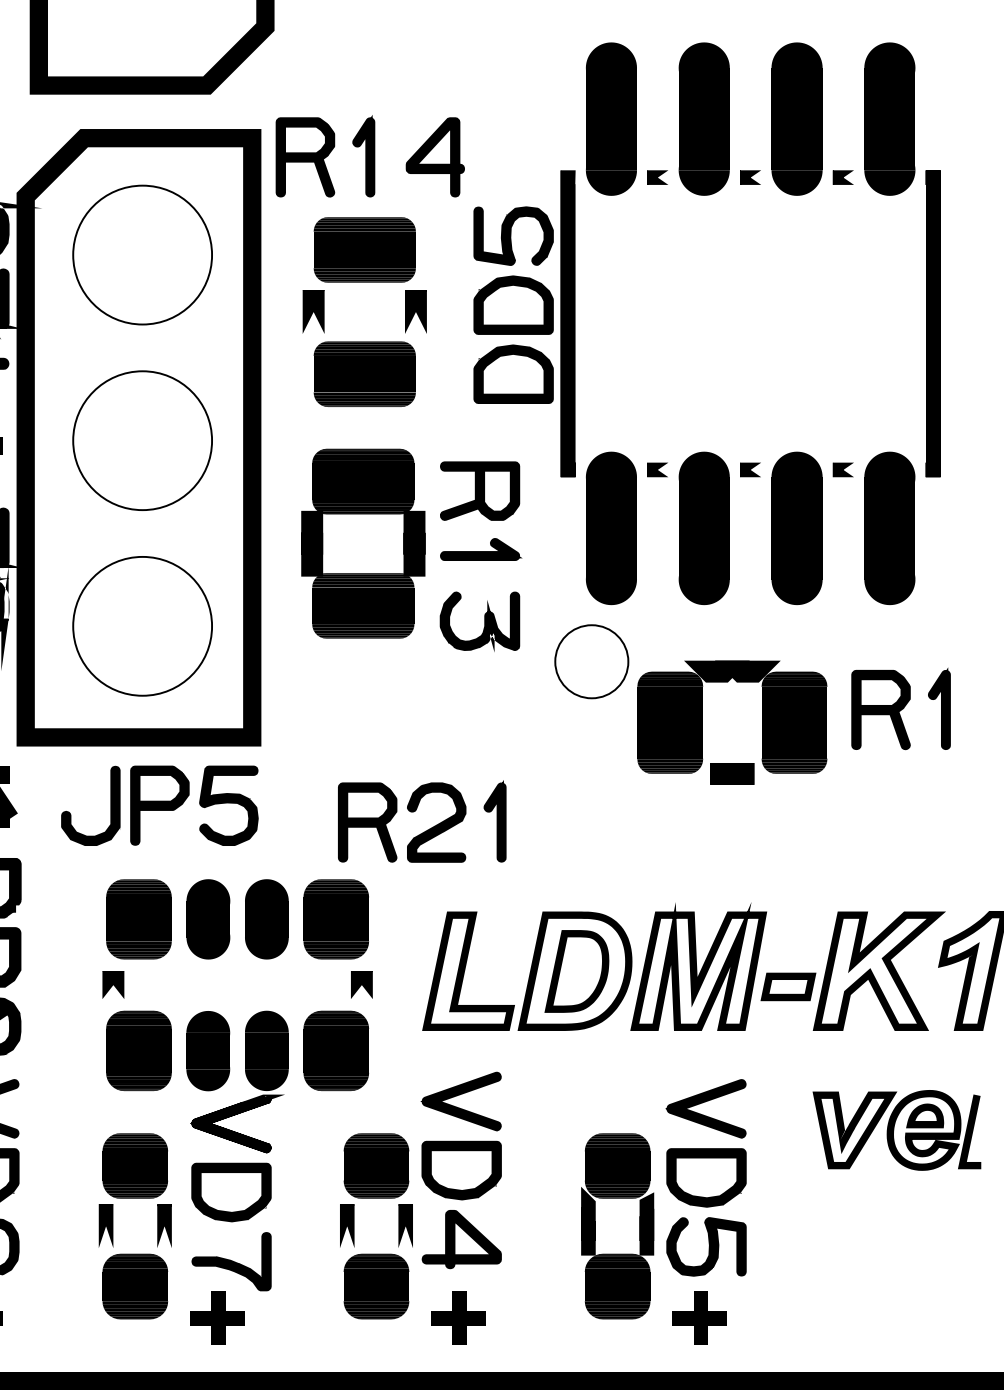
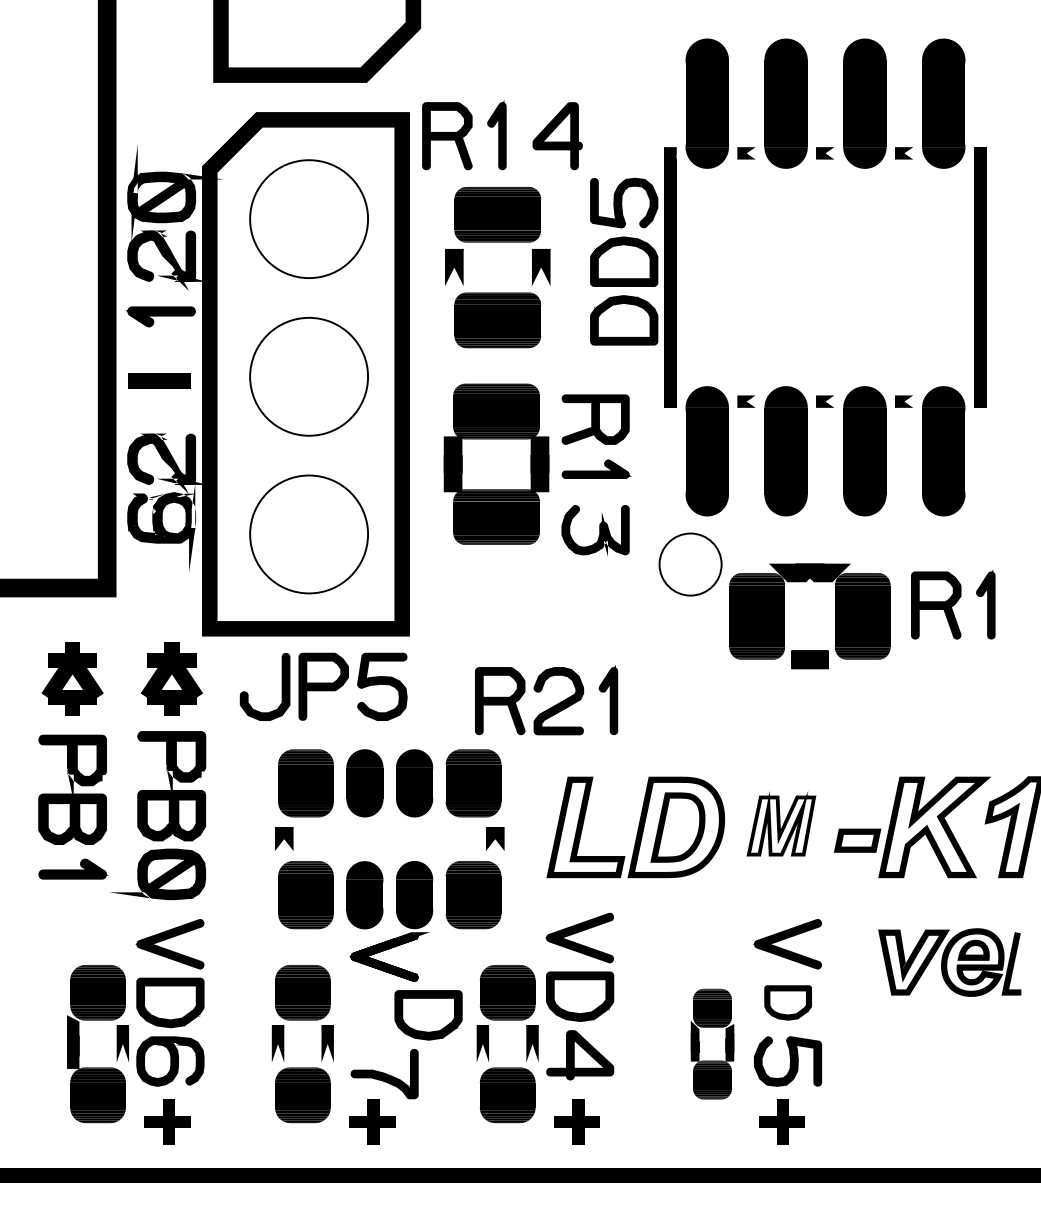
part: (698, 966) -> (781, 823), size x0.6
part: (707, 1177) -> (788, 1002), size x0.7
part: (231, 1192) -> (428, 1015), moved
part: (617, 1226) -> (712, 1044), size x0.7

